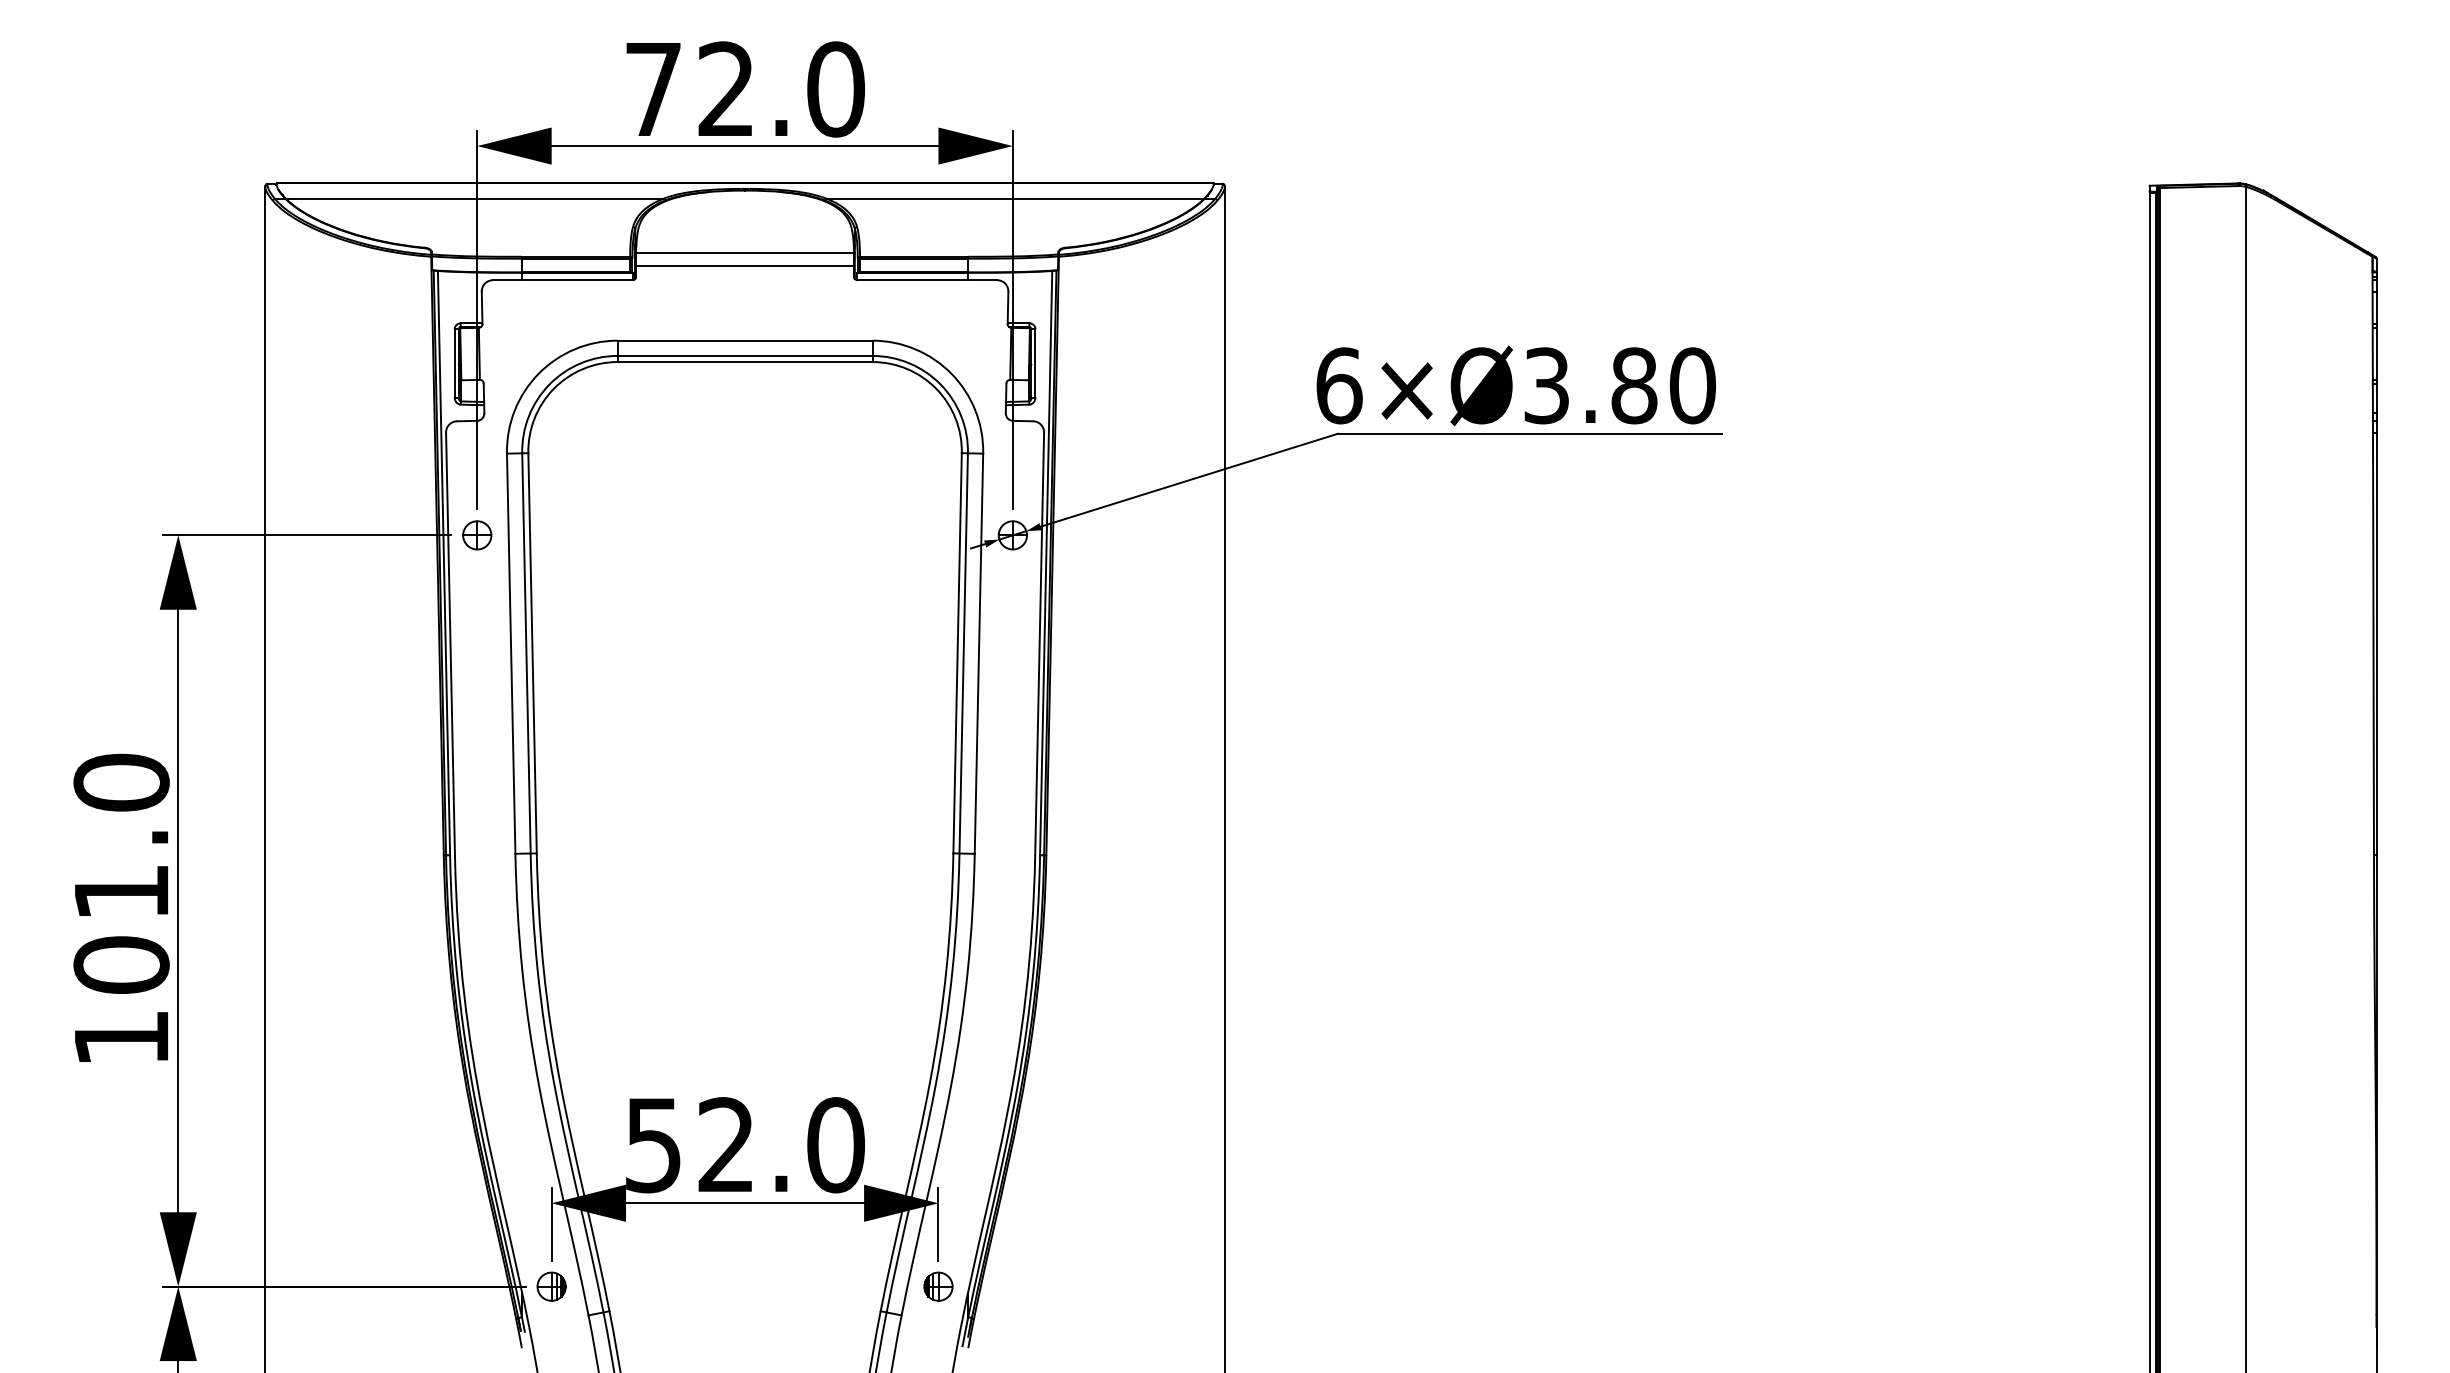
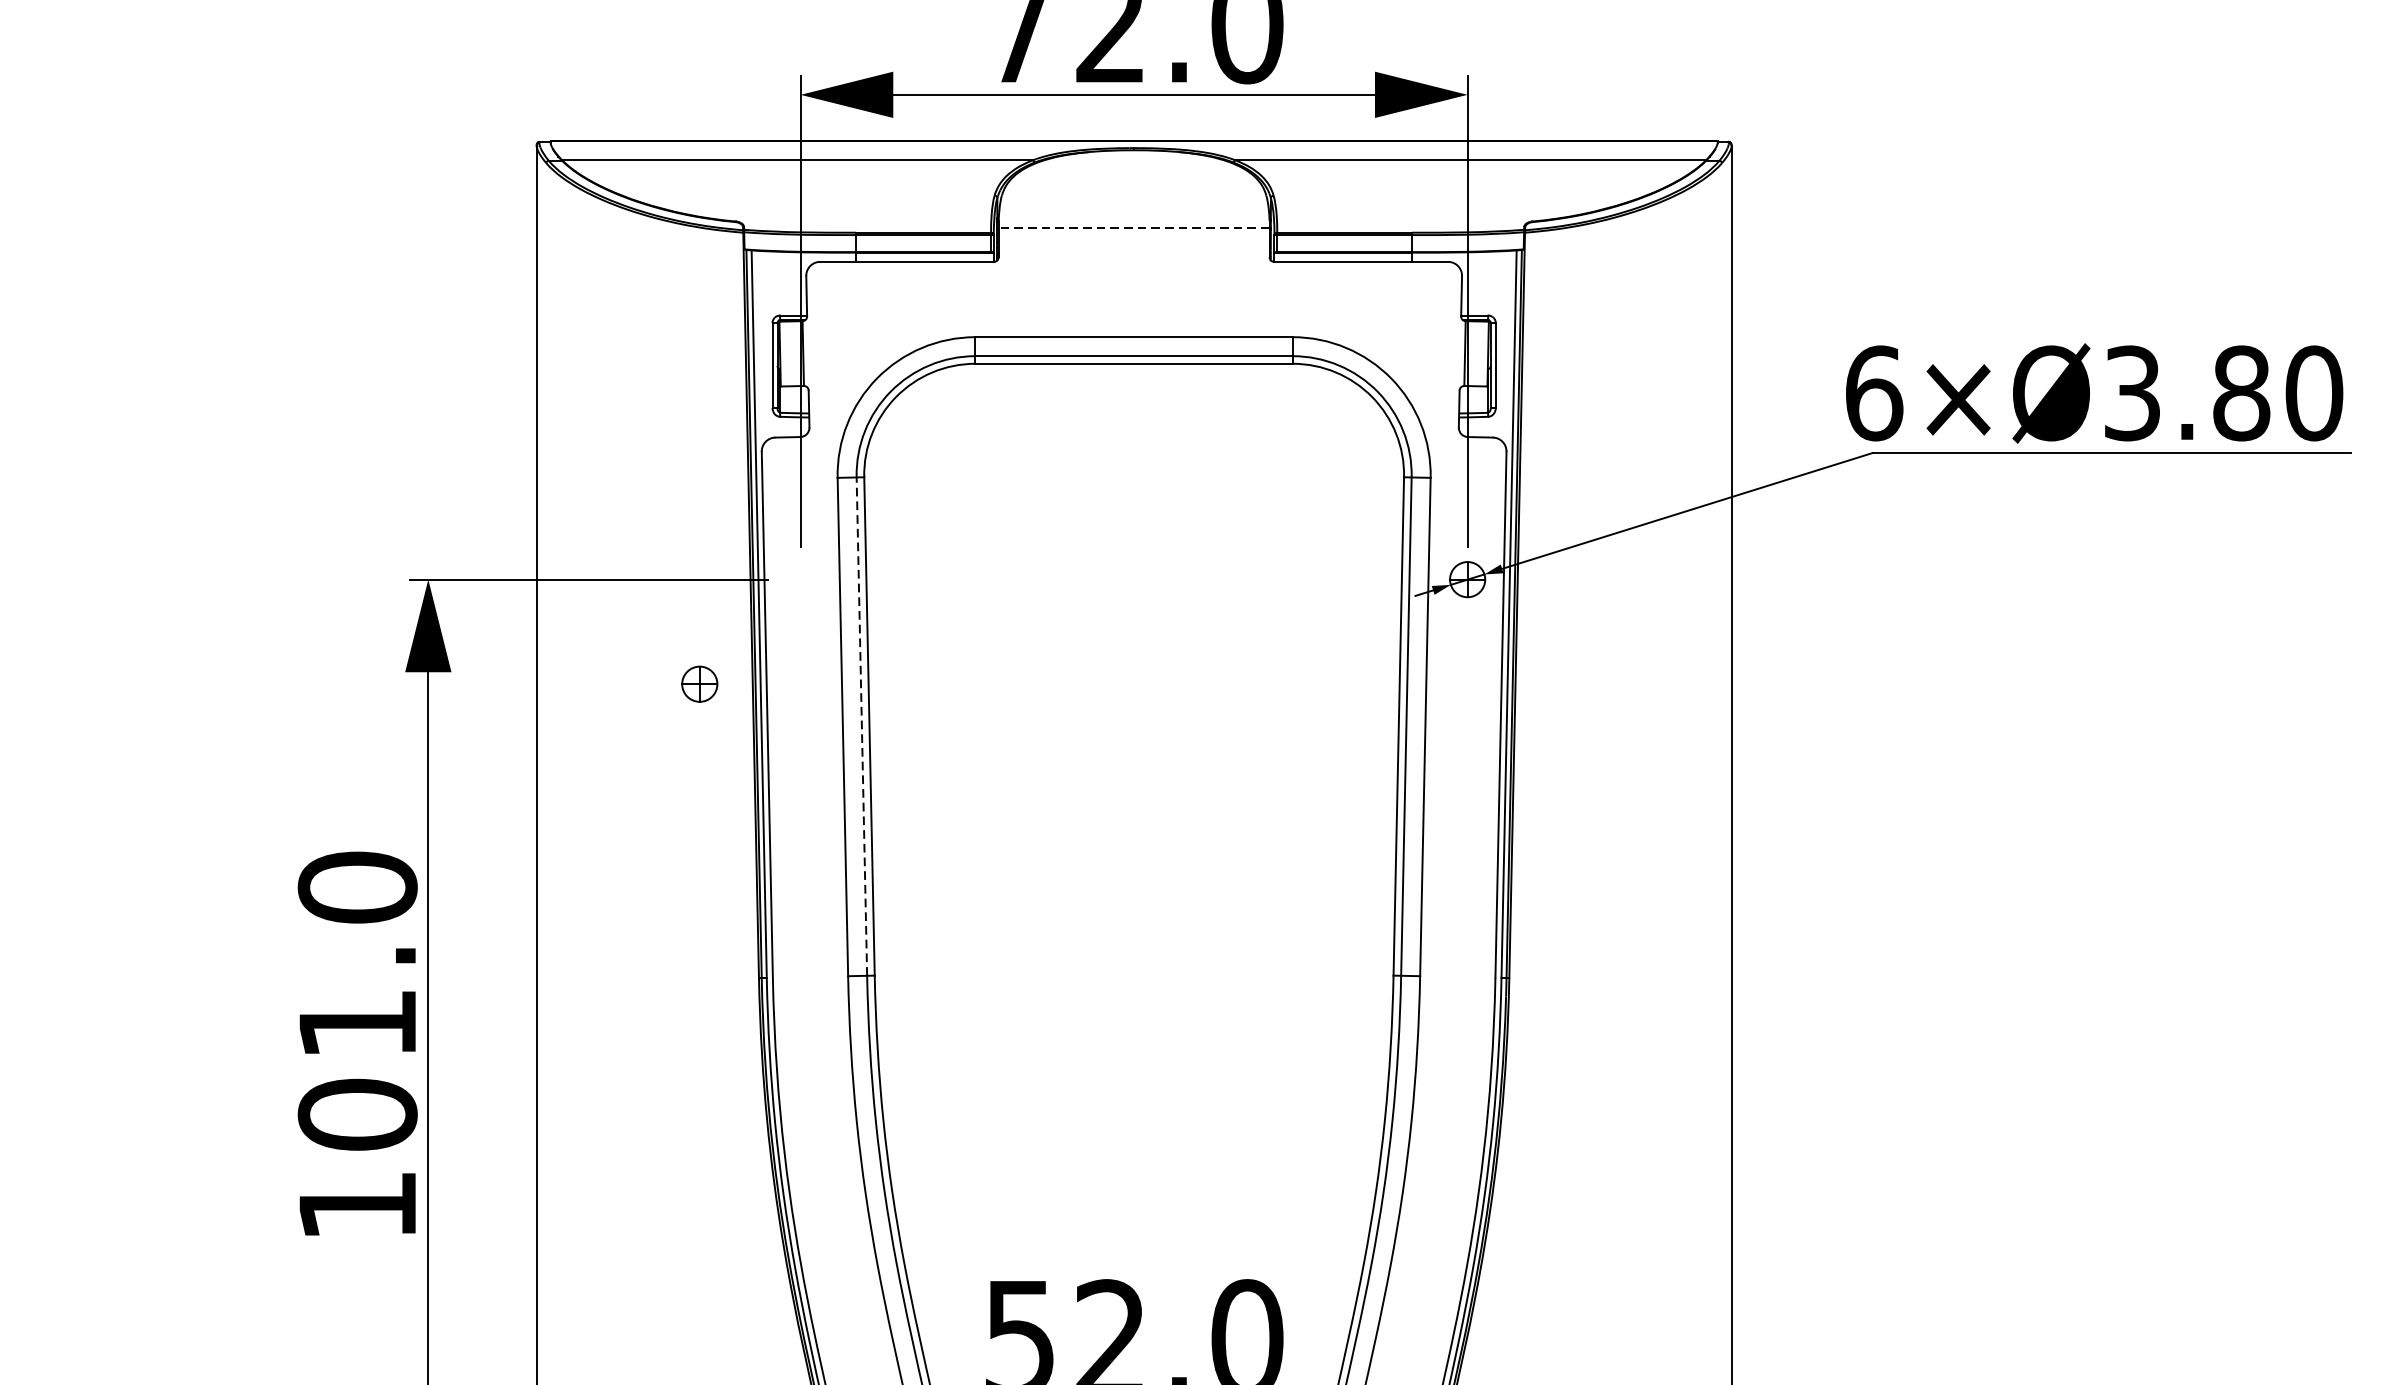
line: (745, 253) -> (1134, 228), solid -> dashed
line: (744, 265) -> (1133, 243), removed
part: (477, 535) -> (700, 684), moved
line: (526, 652) -> (861, 725), solid -> dashed

